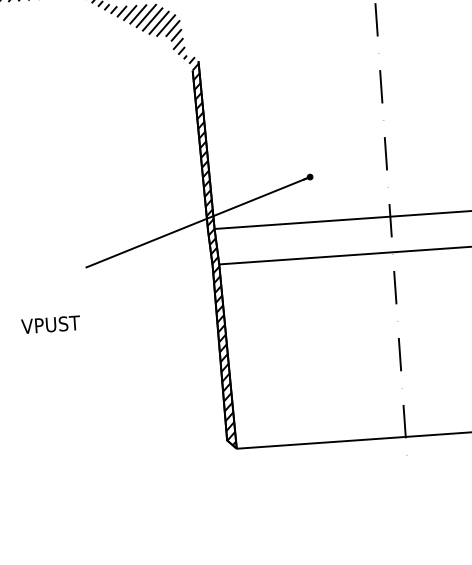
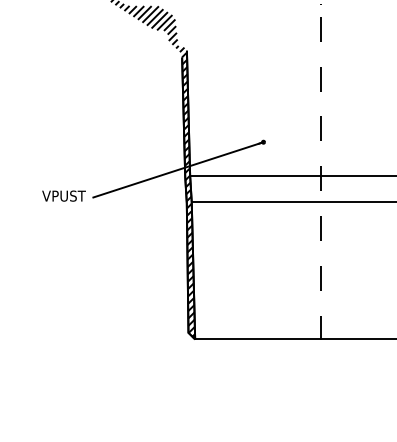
text: (50, 324) -> (63, 195), moved

